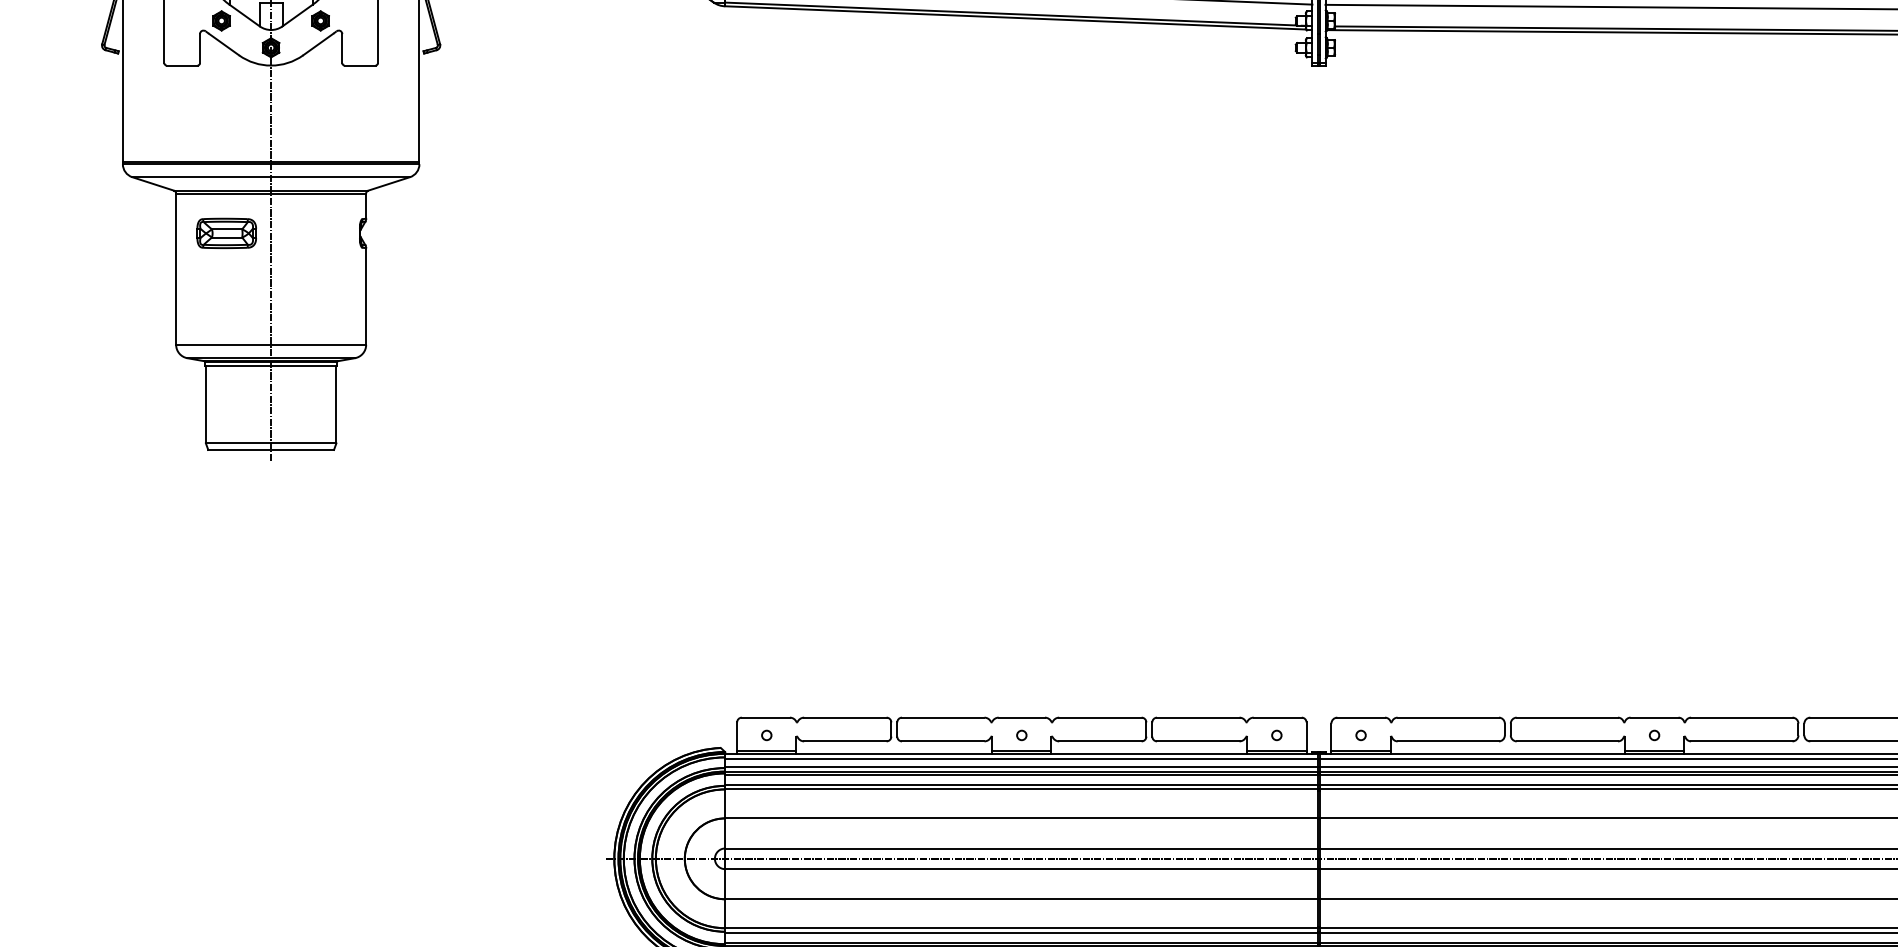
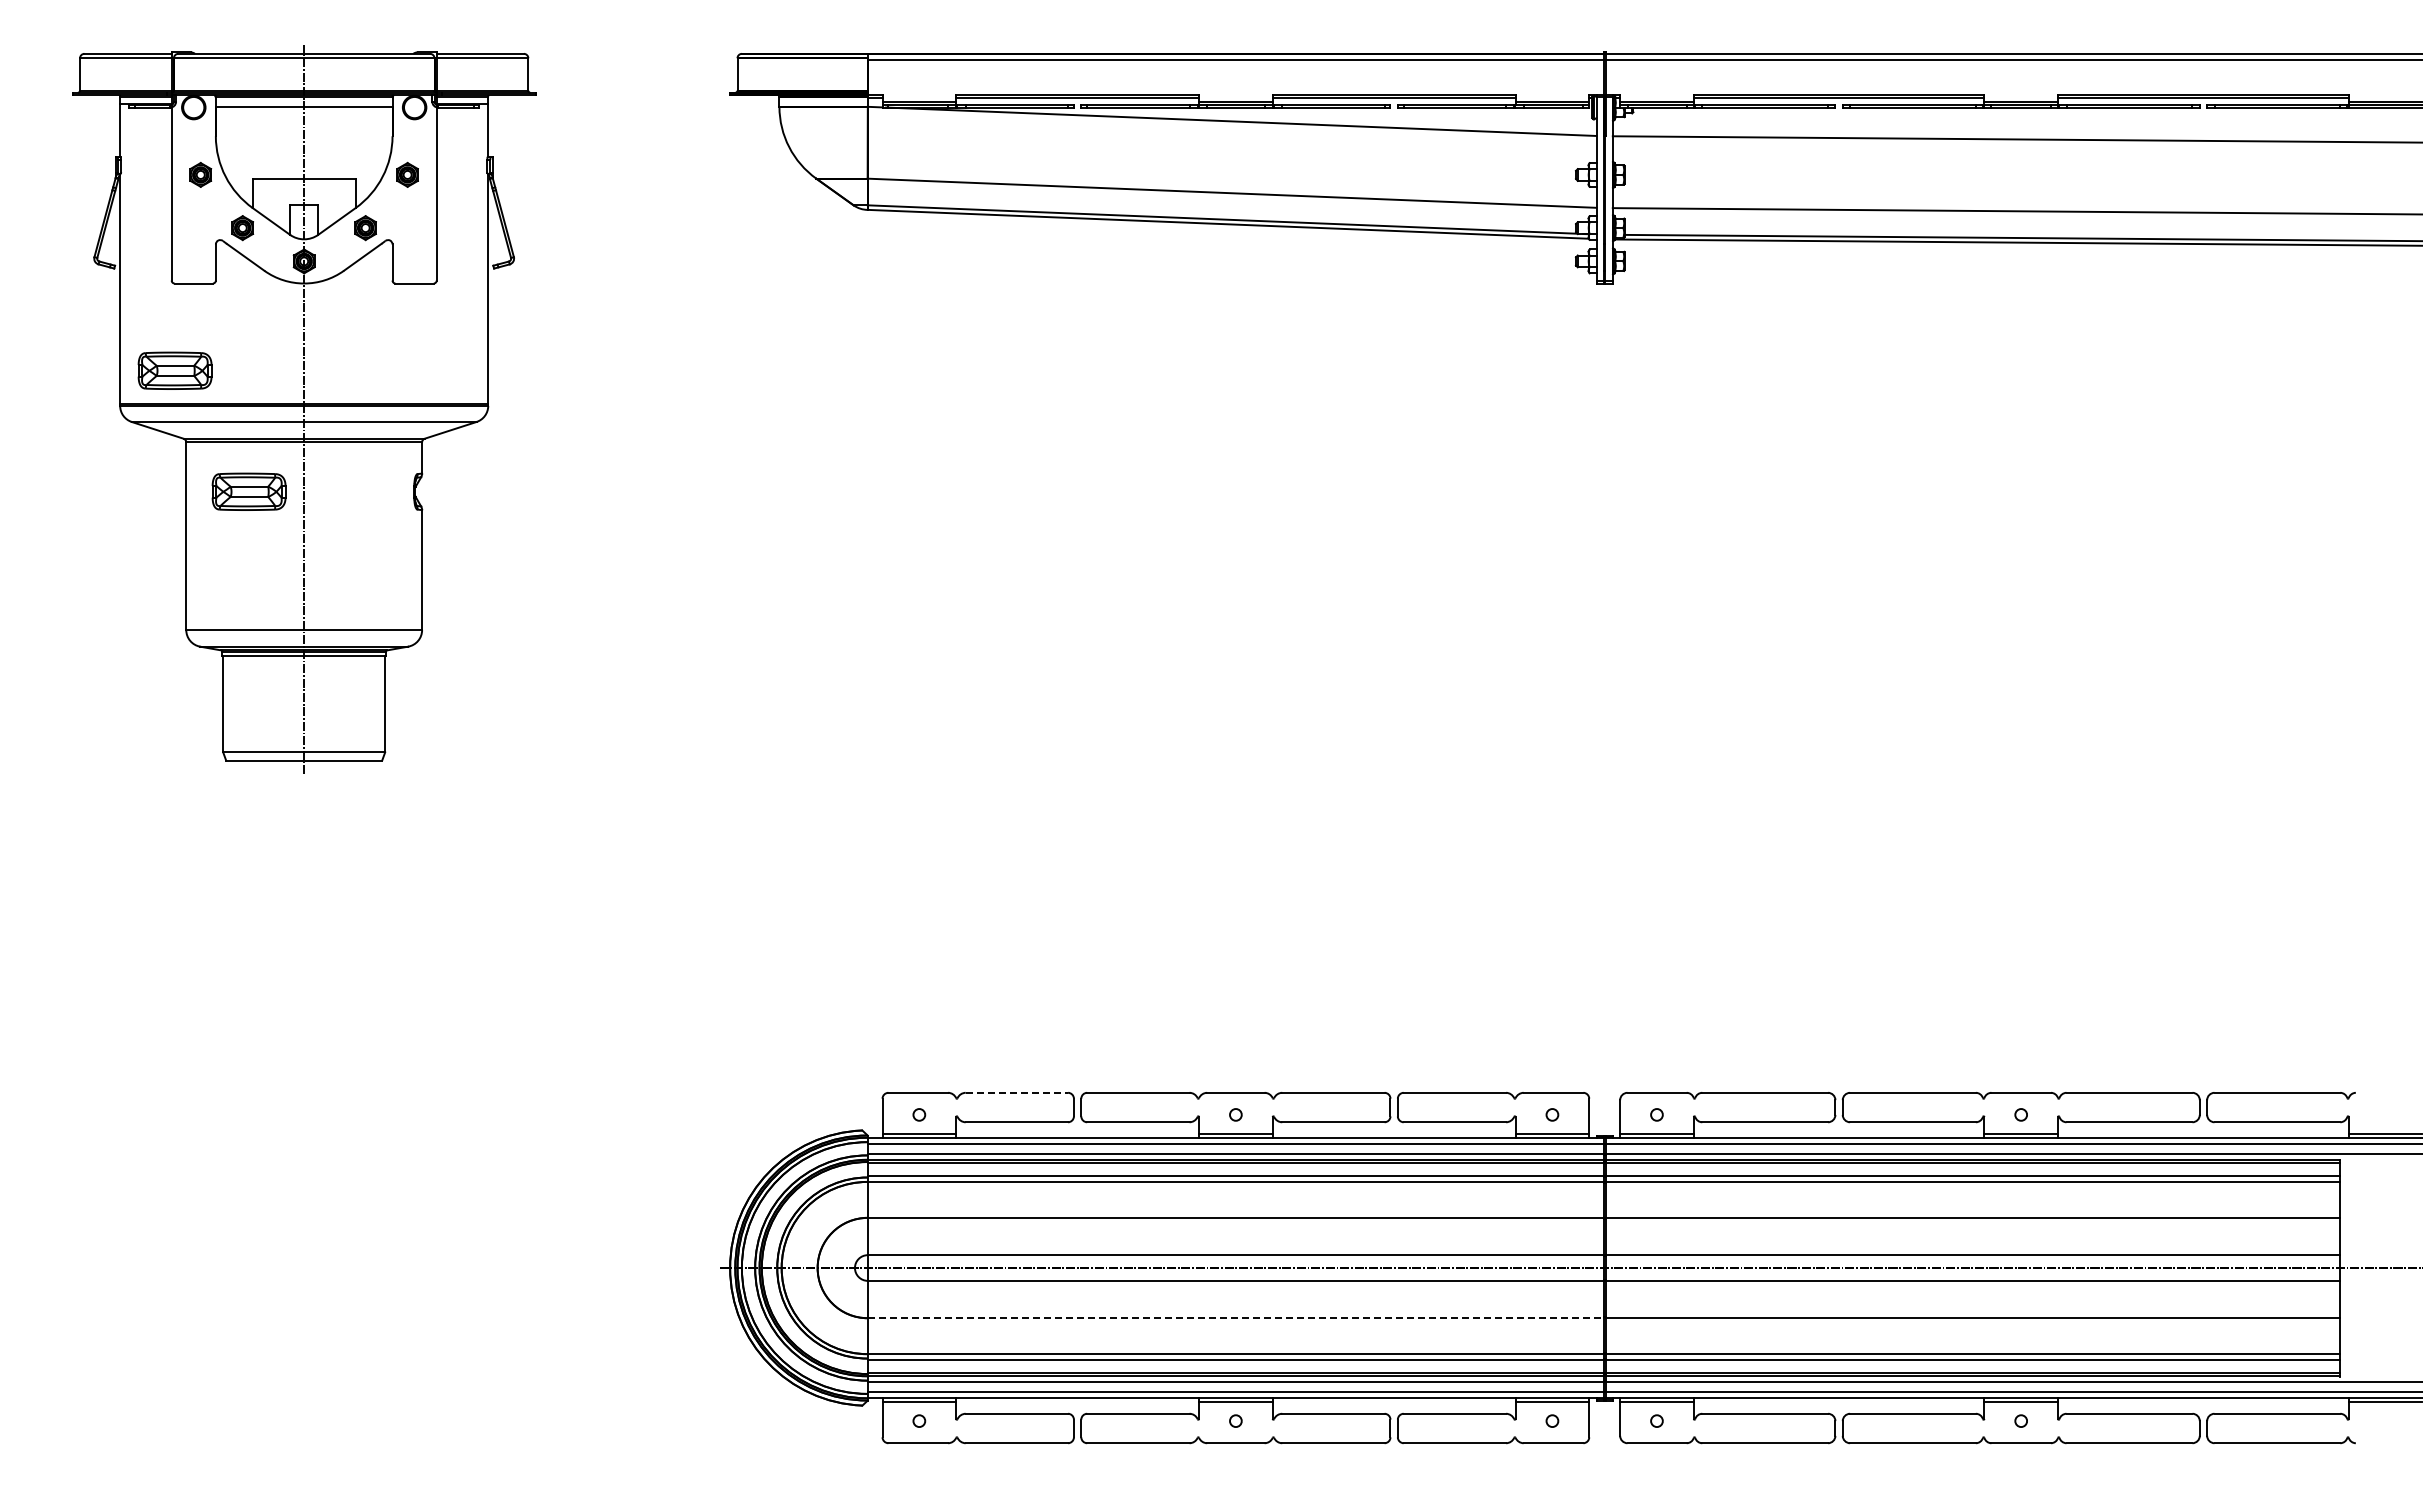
part: (166, 135) -> (174, 370), added
line: (845, 717) -> (1017, 1092), solid -> dashed
line: (1021, 899) -> (1235, 1318), solid -> dashed

